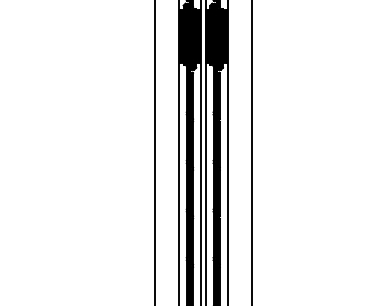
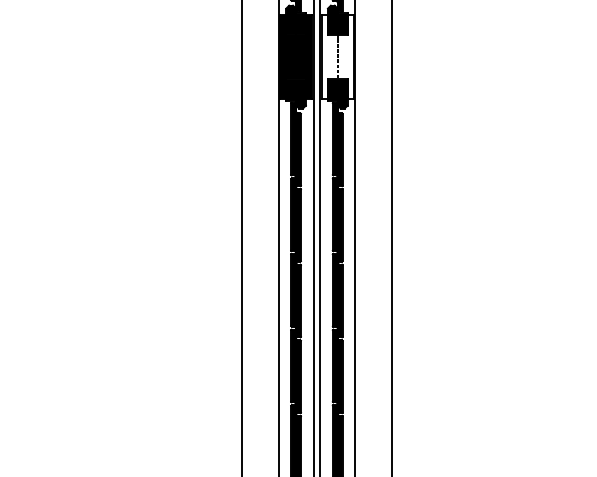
fill: (216, 36) -> (337, 56), removed

